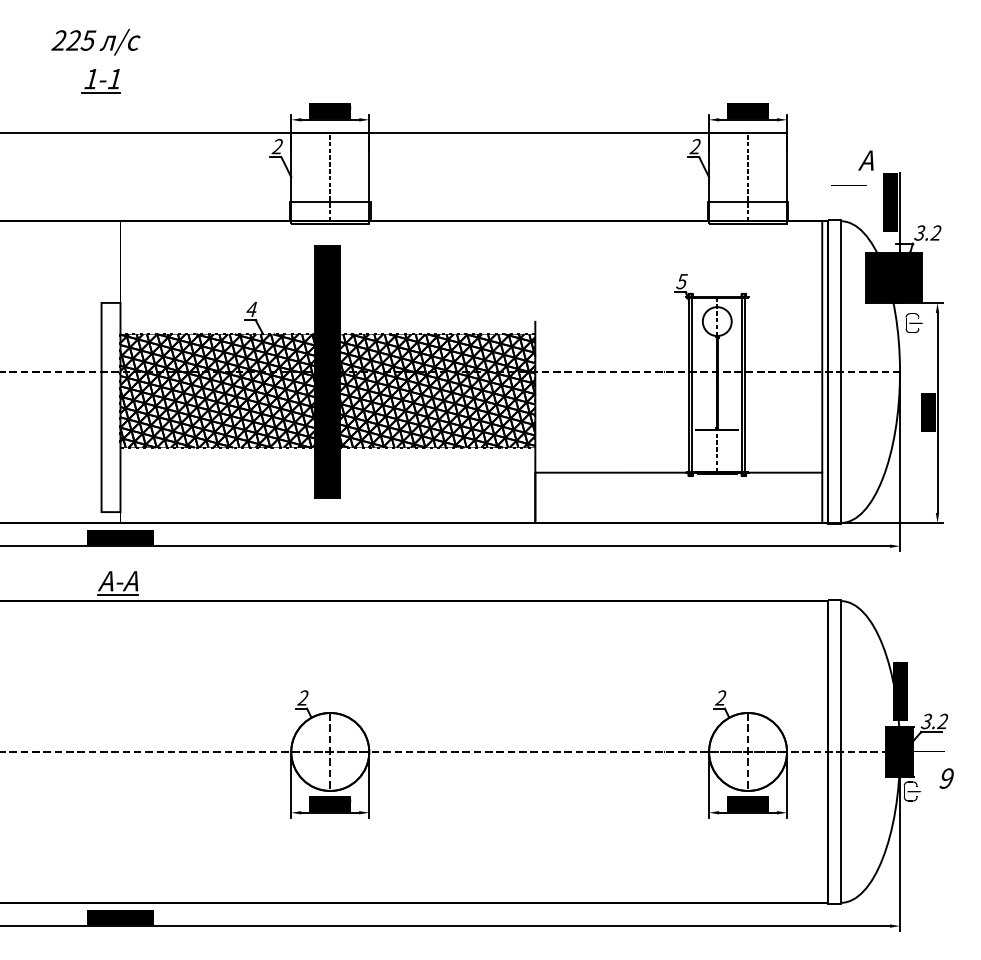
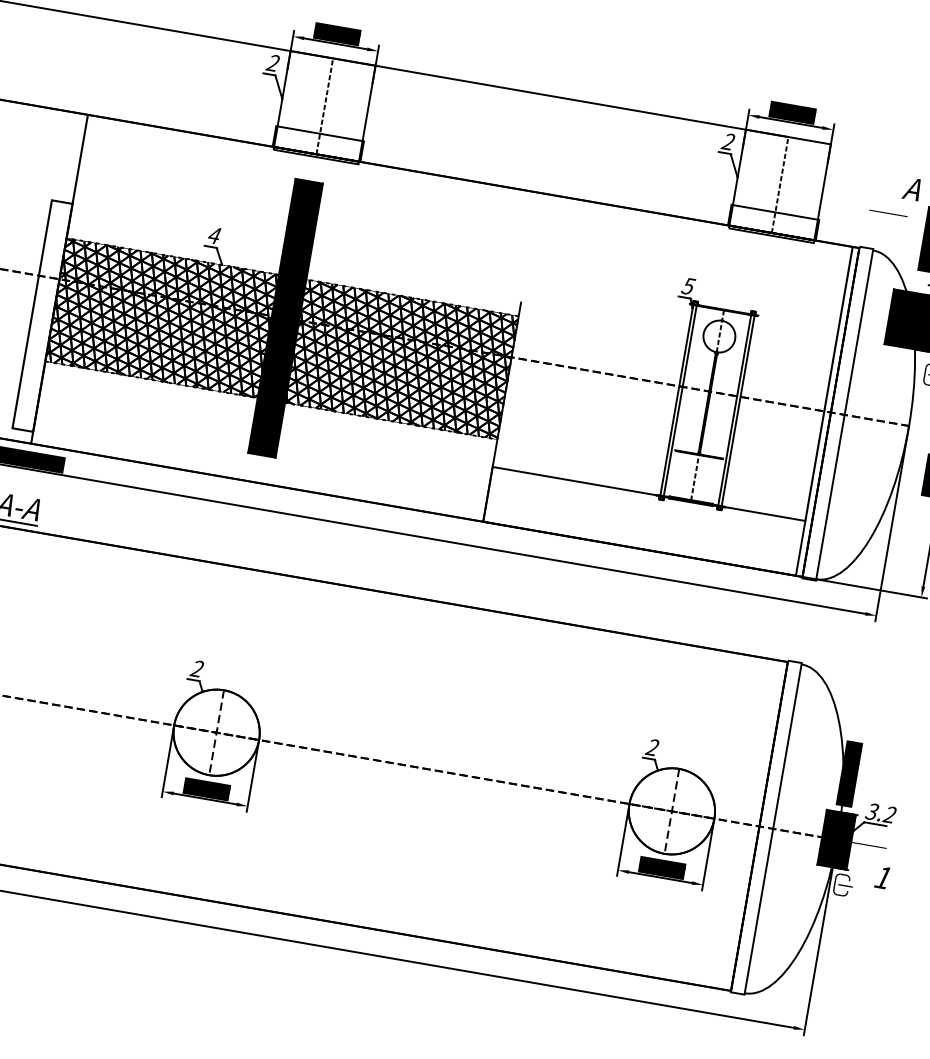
text: (946, 778) -> (883, 877), 9 -> 1

